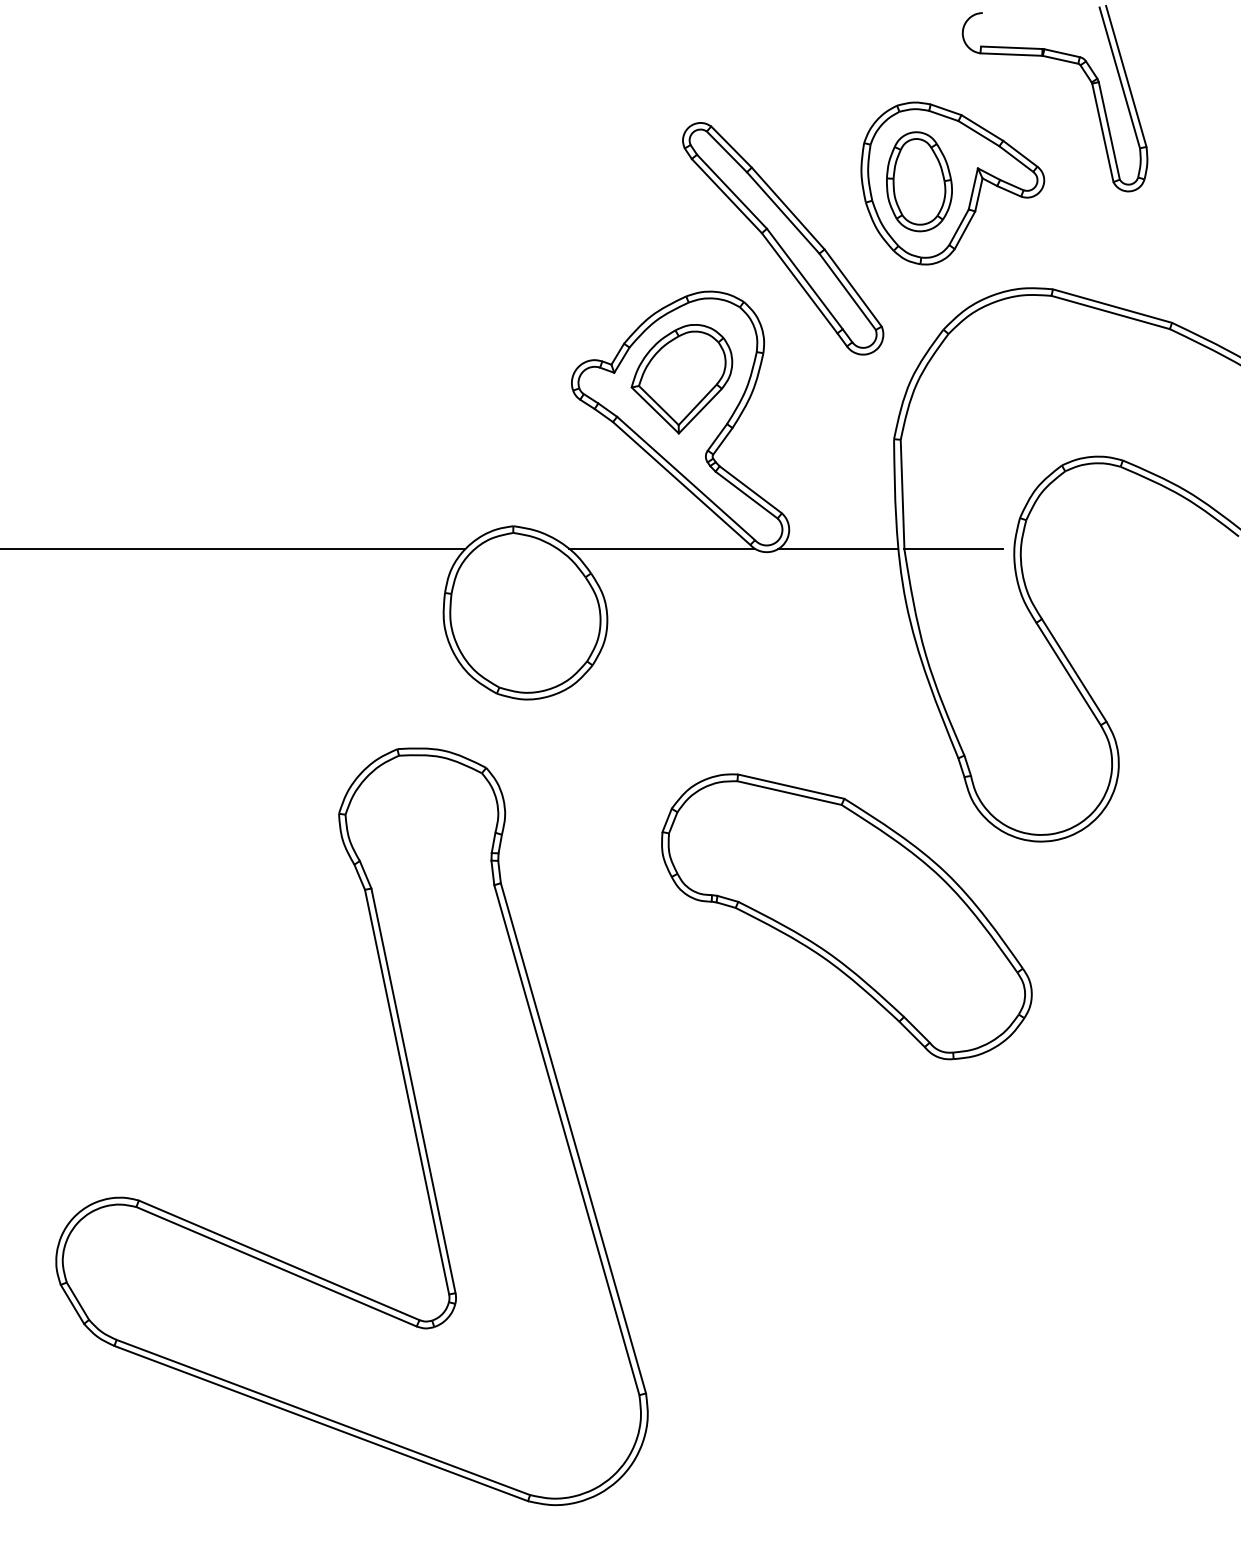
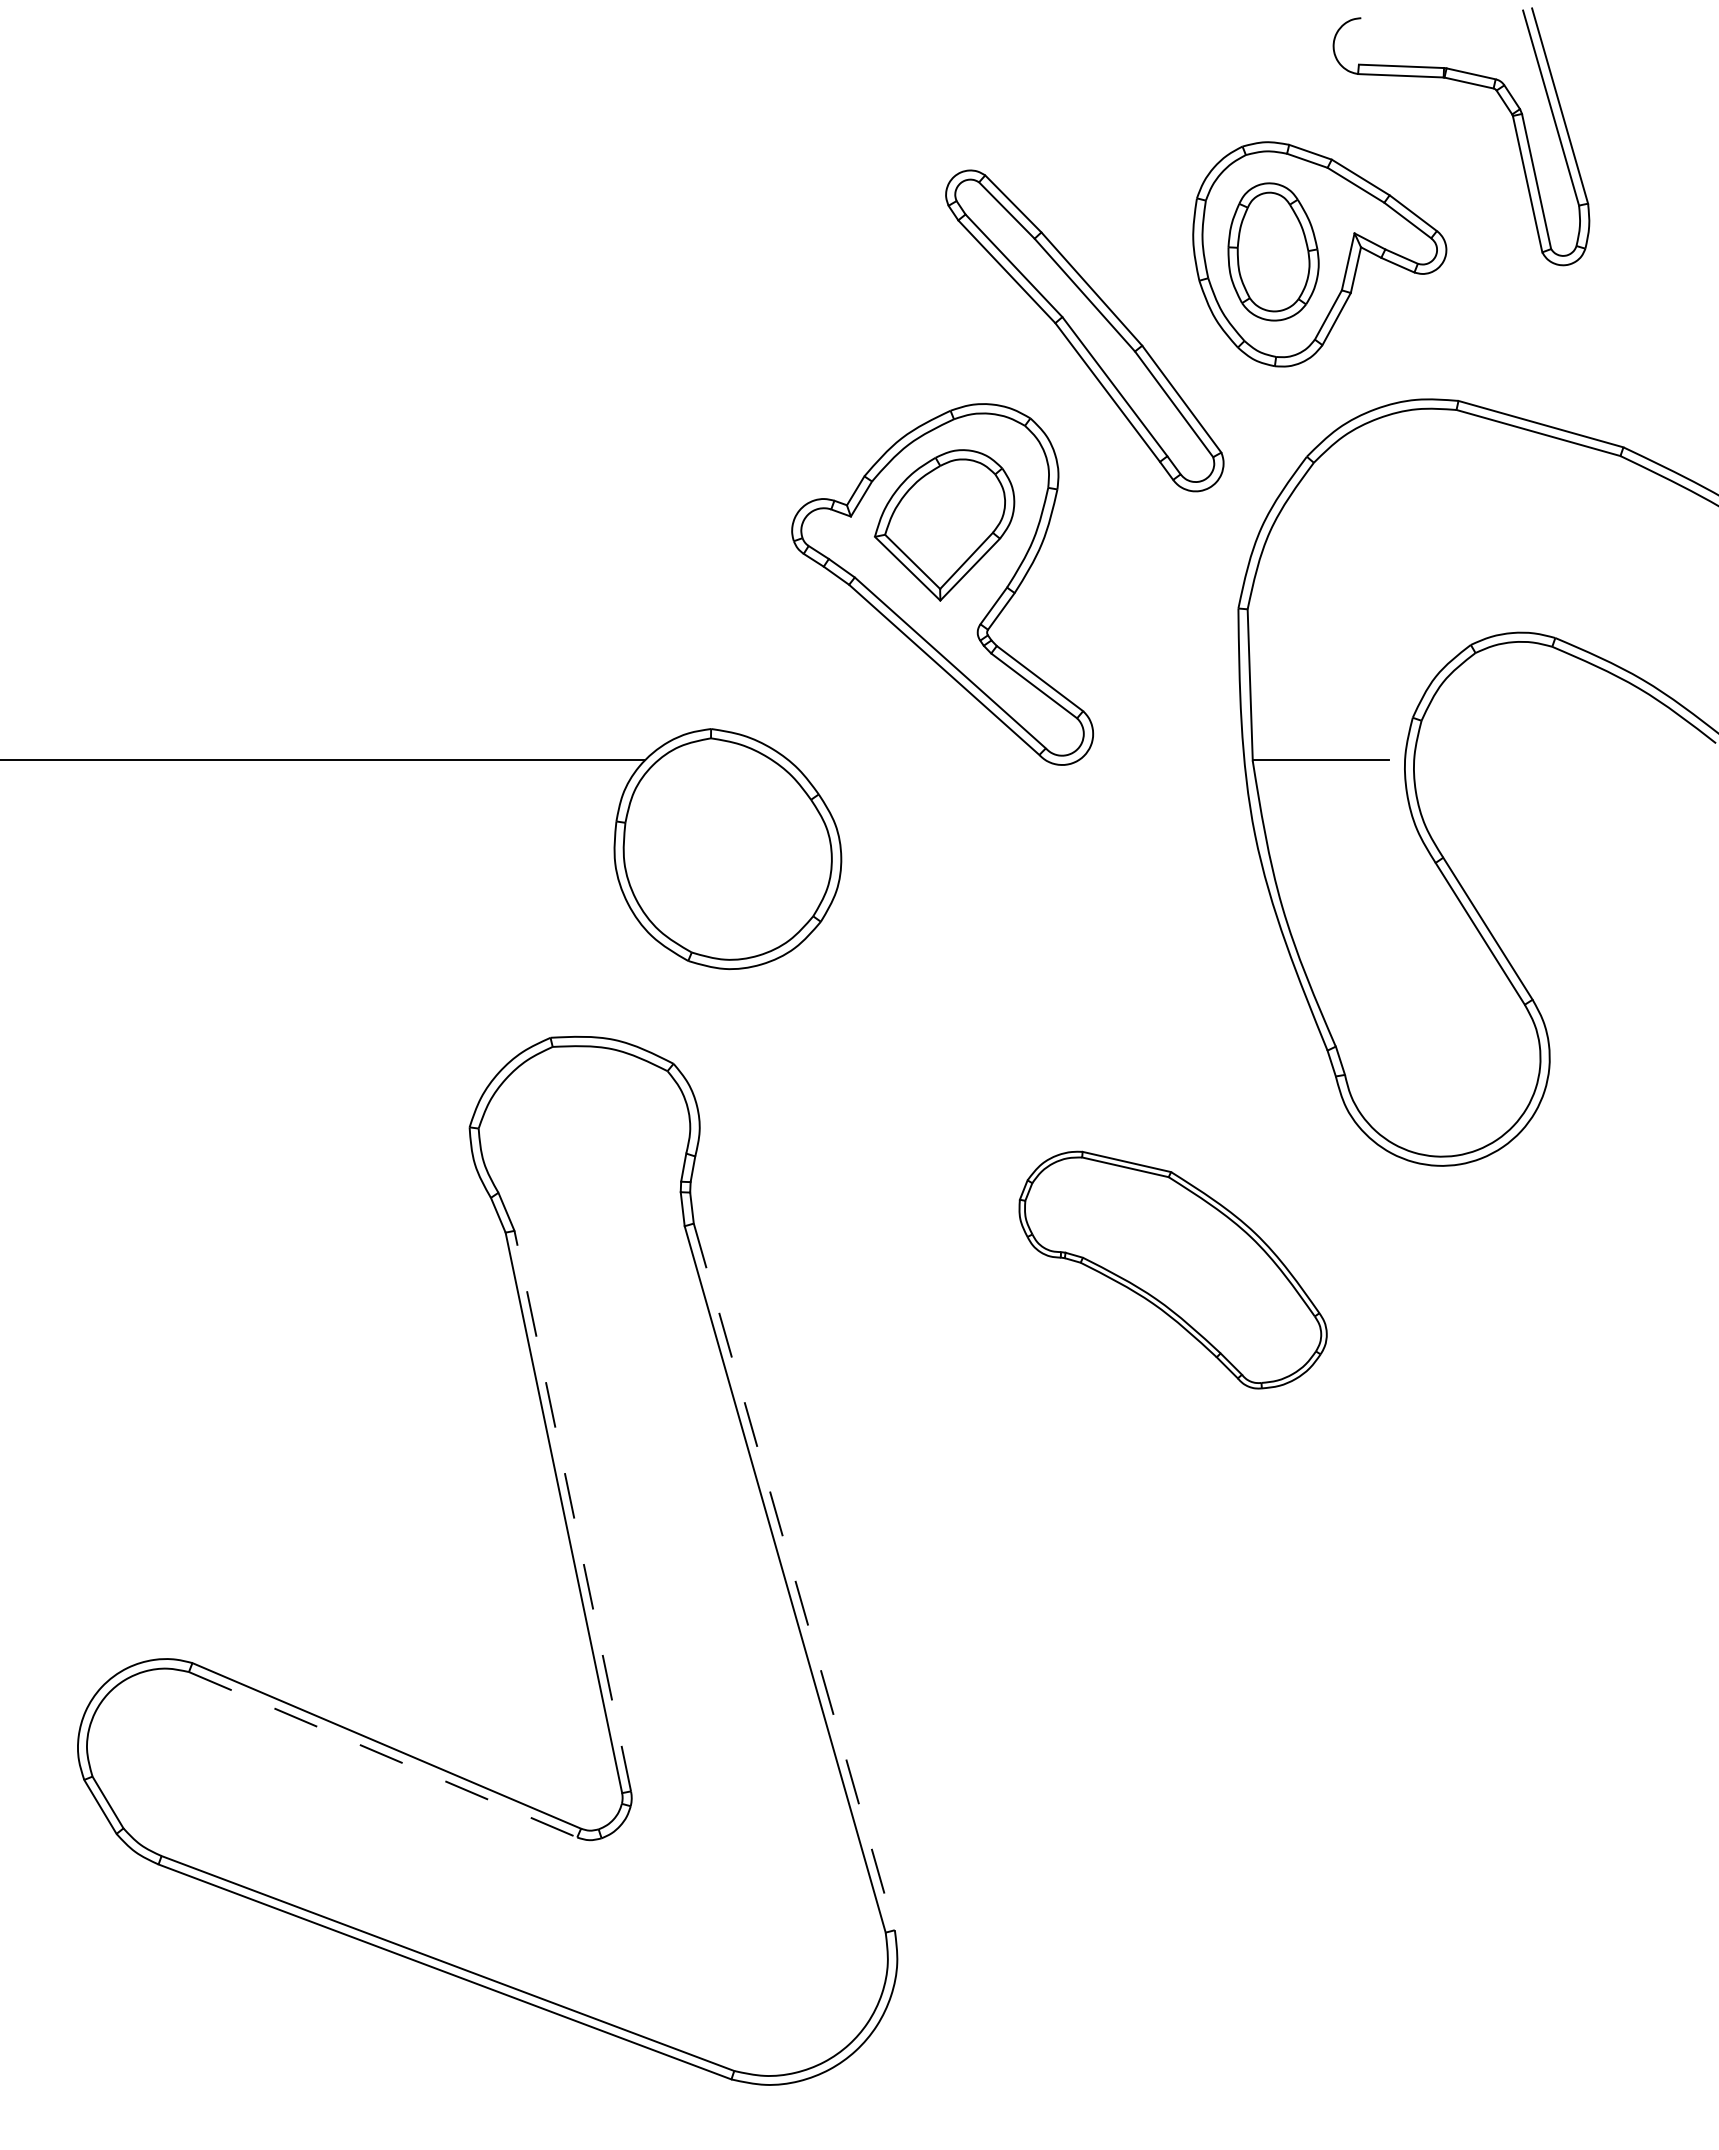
line: (662, 548) -> (917, 759), removed
line: (837, 548) -> (1160, 759), removed
part: (846, 916) -> (1172, 1269), size x0.6
line: (413, 1090) -> (572, 1510), solid -> dashed
line: (573, 1138) -> (794, 1577), solid -> dashed
line: (277, 1267) -> (384, 1755), solid -> dashed

